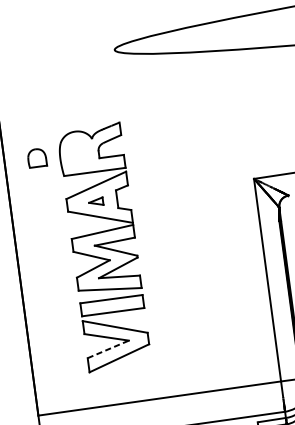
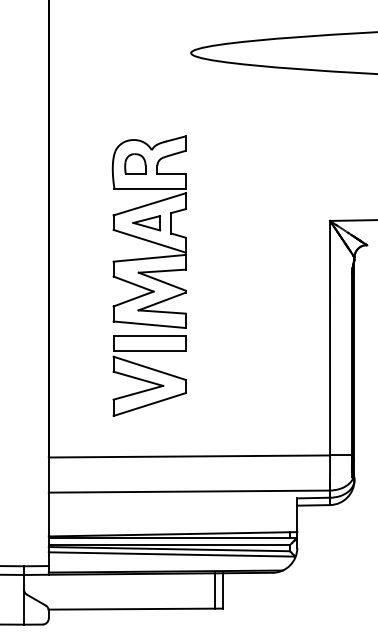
part: (37, 157) -> (135, 163), moved
part: (95, 202) -> (146, 223), size x1.67
line: (108, 349) -> (138, 392), dashed -> solid

